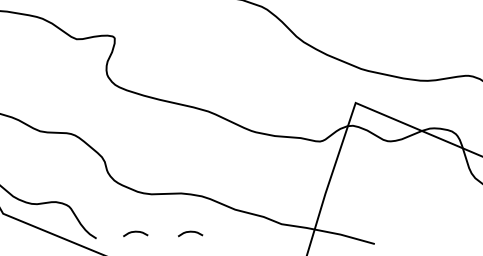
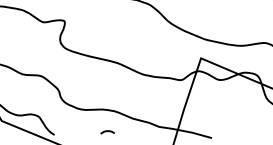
curve: (135, 232) -> (76, 131), removed

